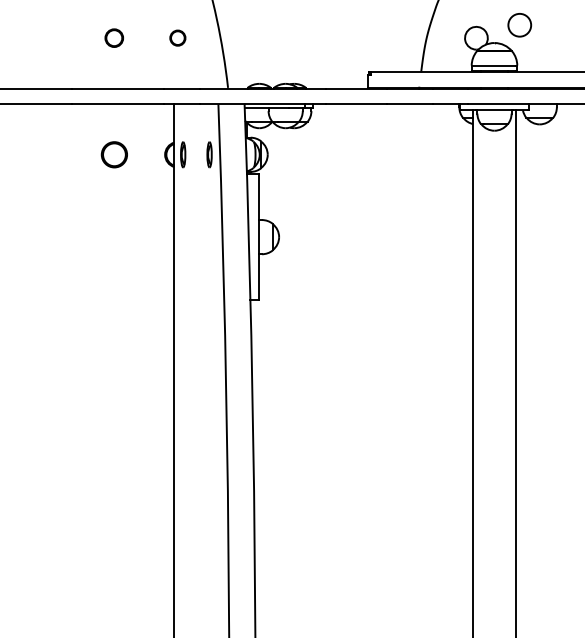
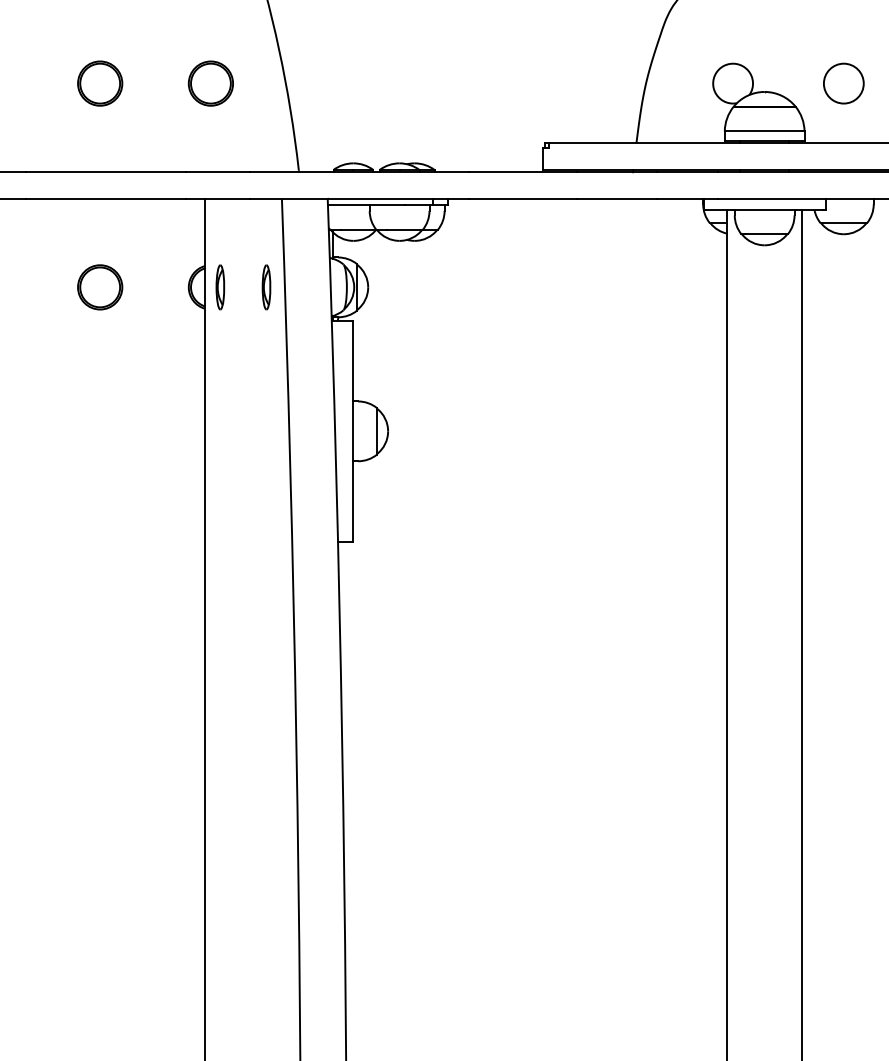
circle: (519, 25) -> (843, 84), moved
part: (113, 37) -> (98, 82), size x1.43
circle: (177, 37) -> (210, 82), size x1.67

